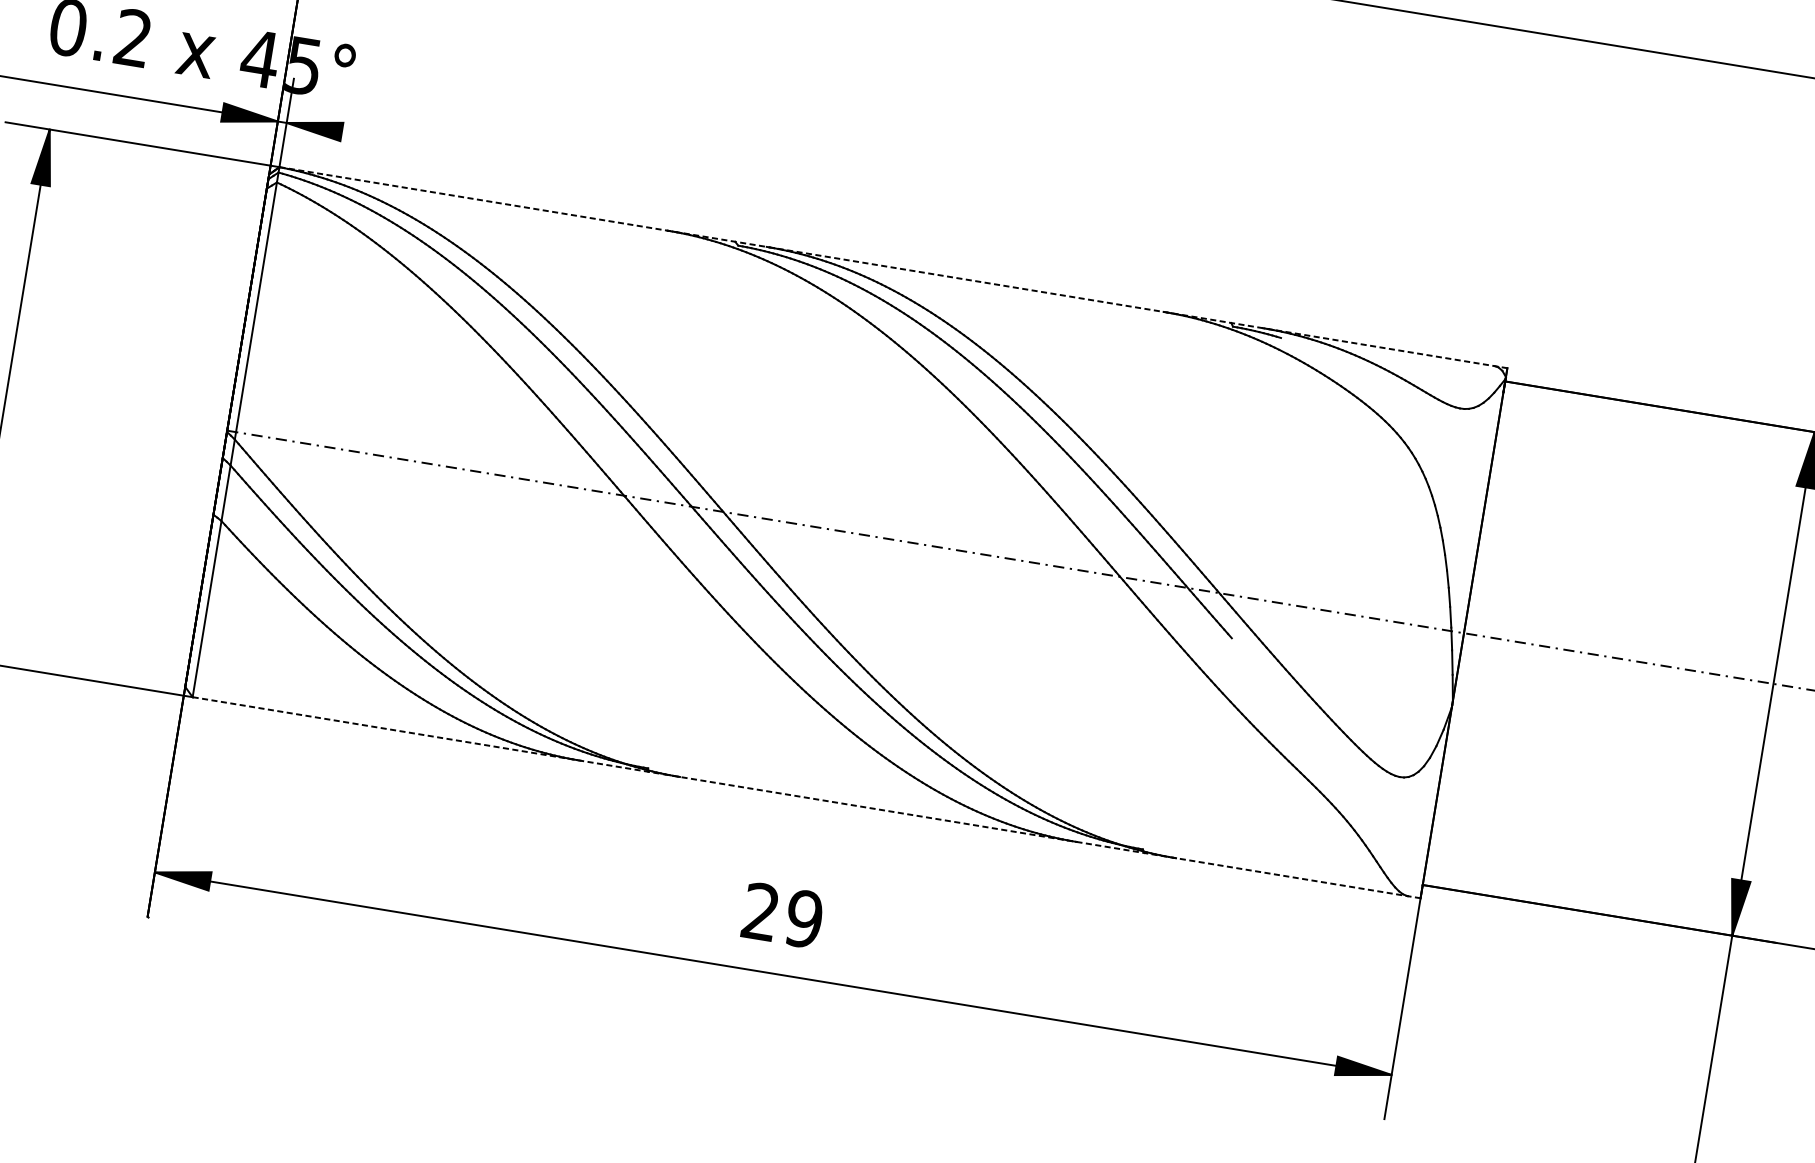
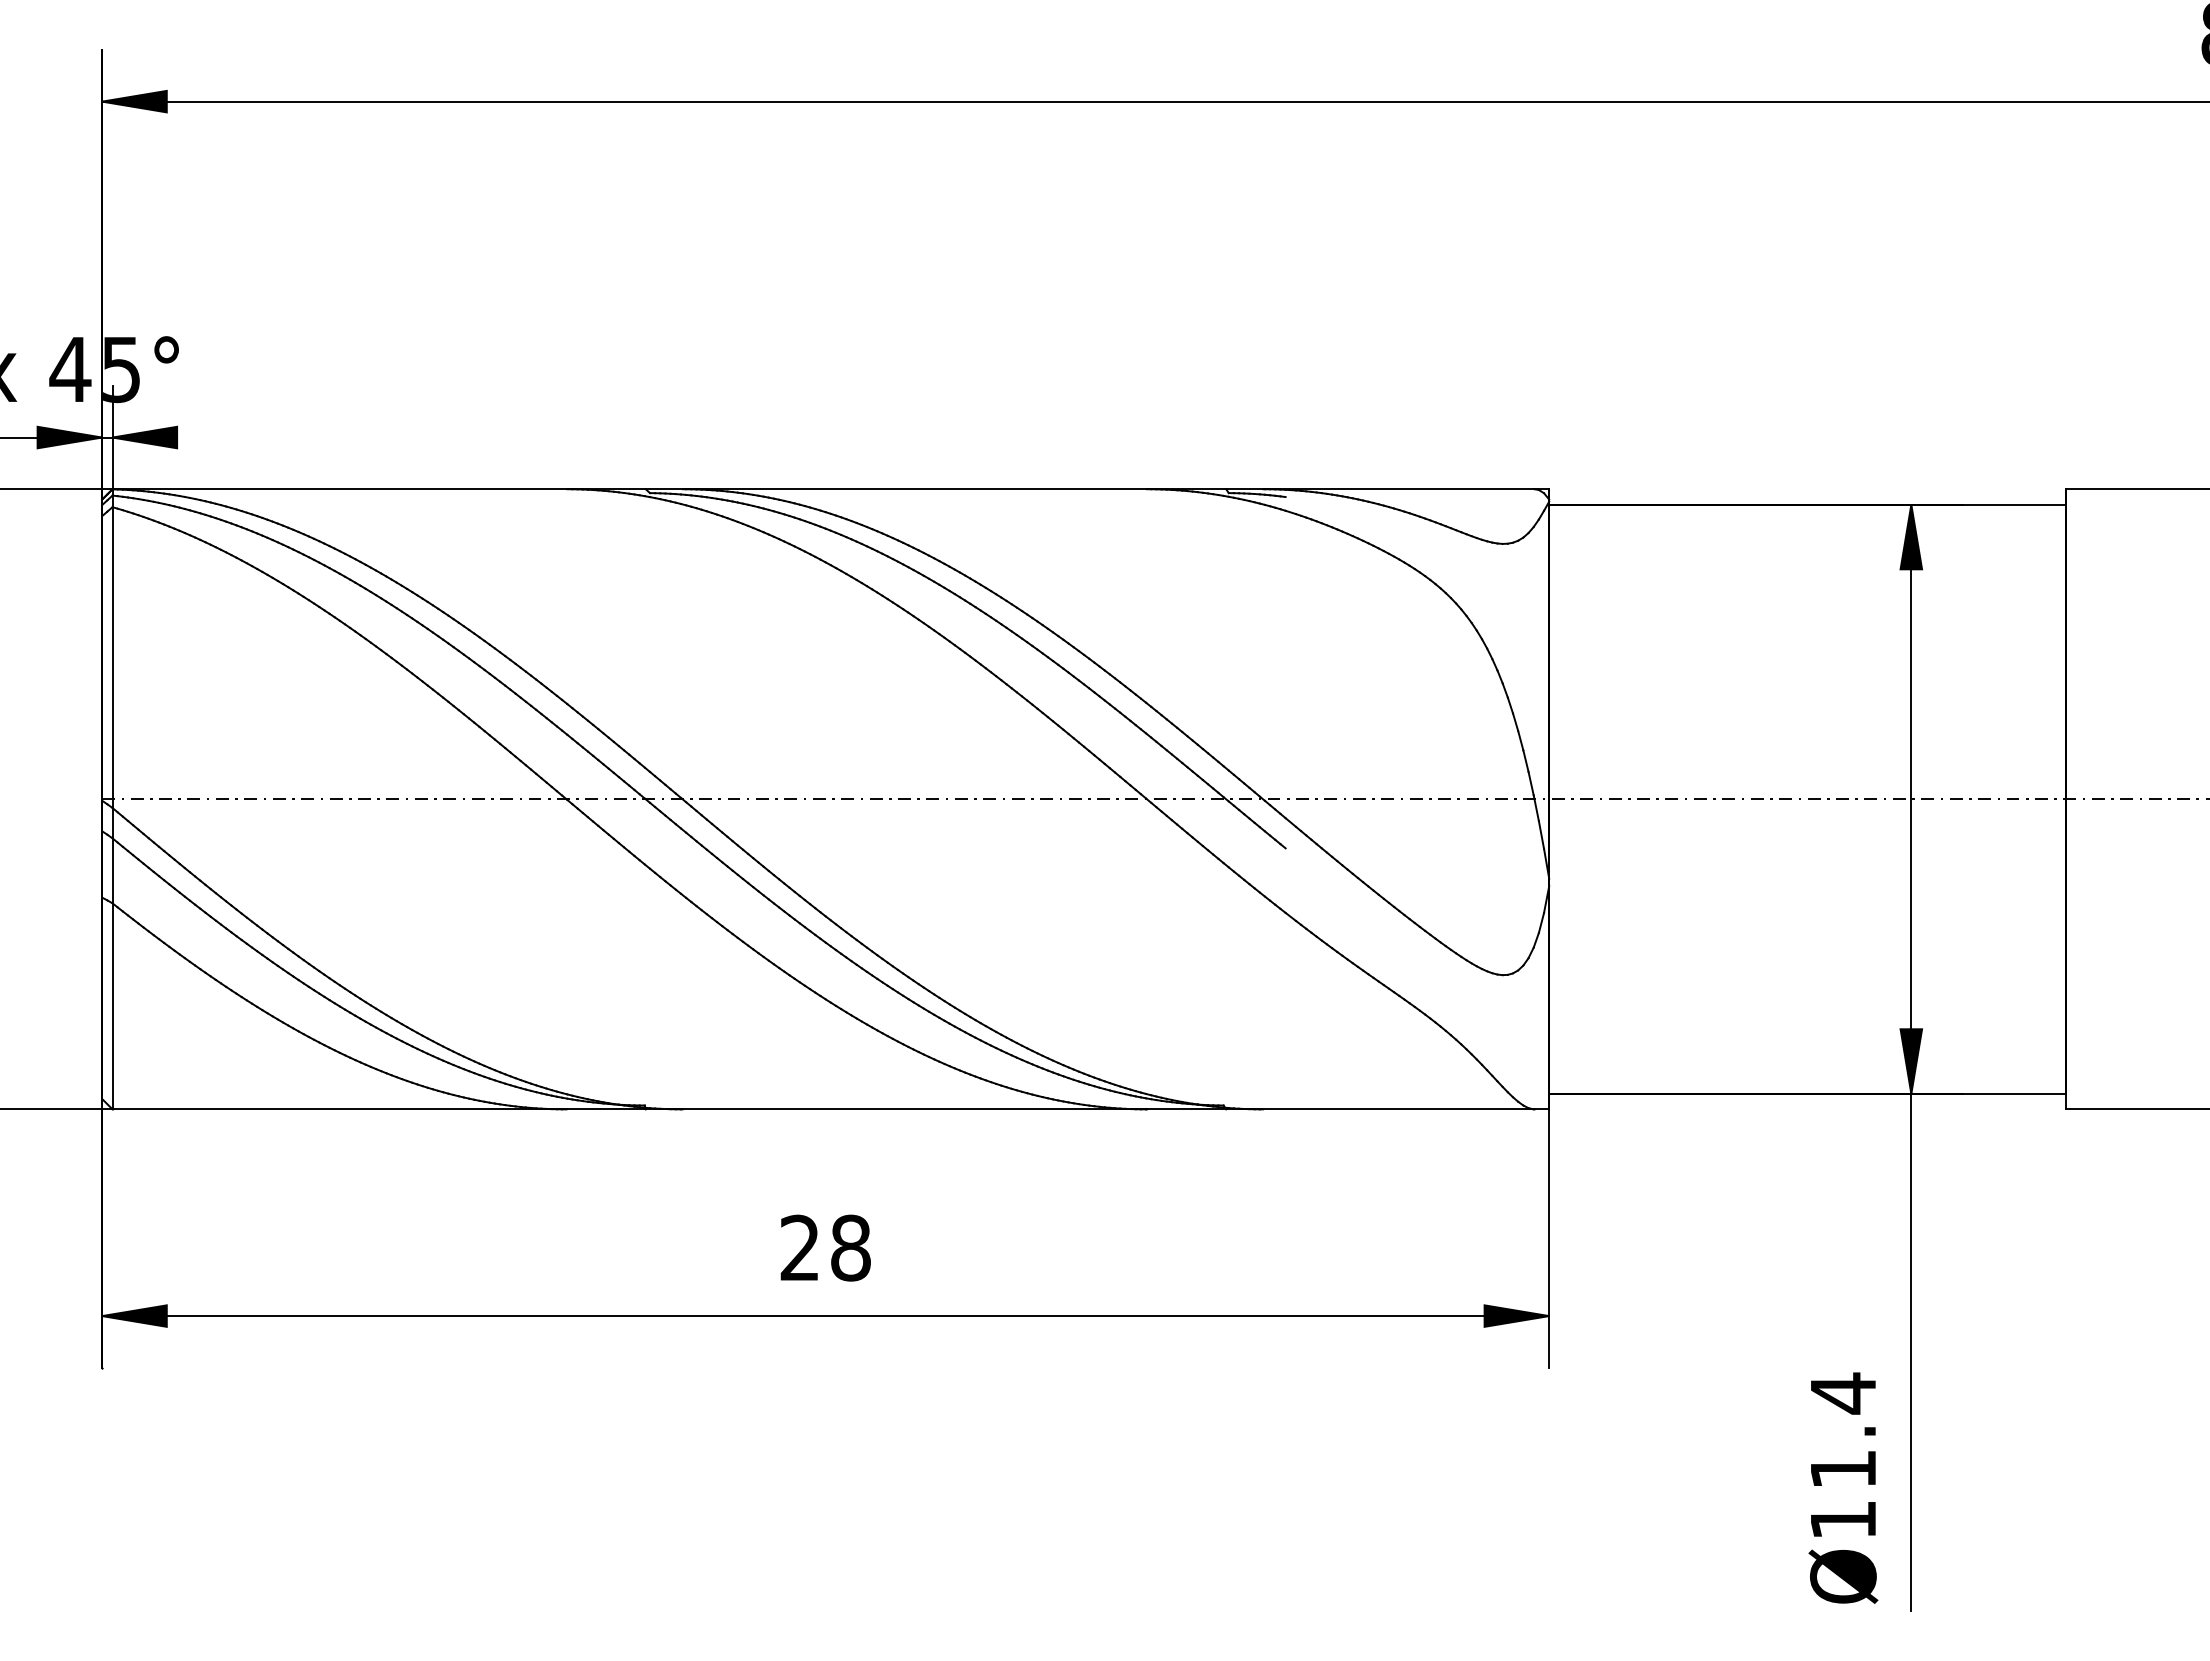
line: (893, 267) -> (831, 489), dashed -> solid
line: (807, 797) -> (831, 1109), dashed -> solid
text: (804, 918) -> (850, 1247), 29 -> 28

